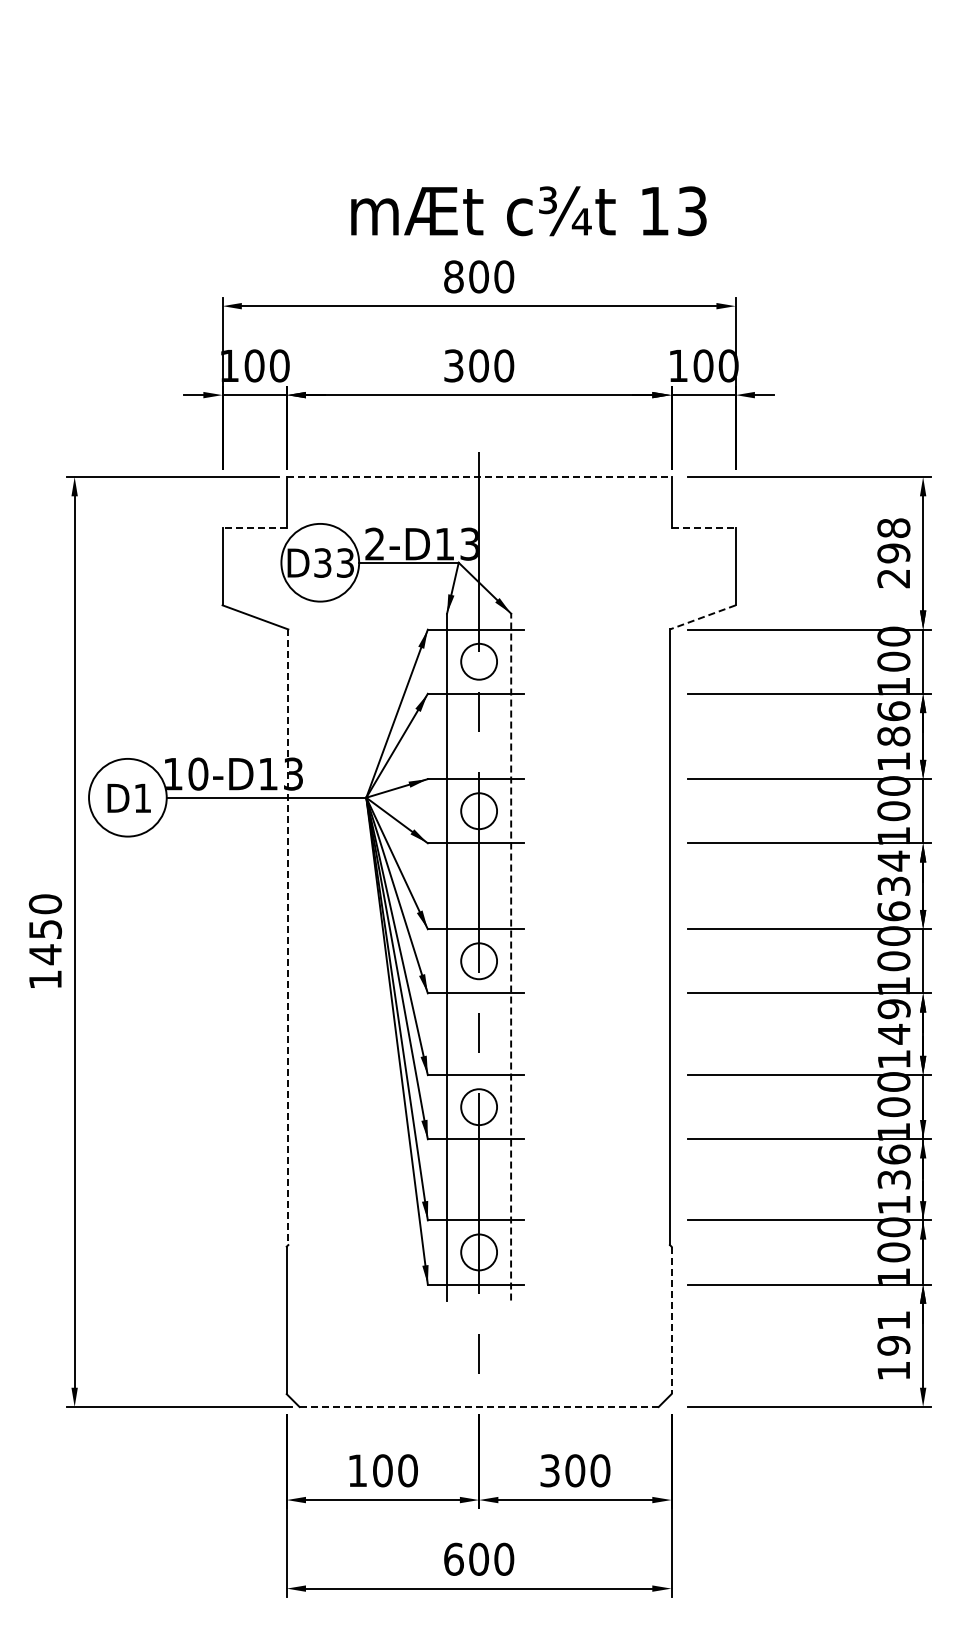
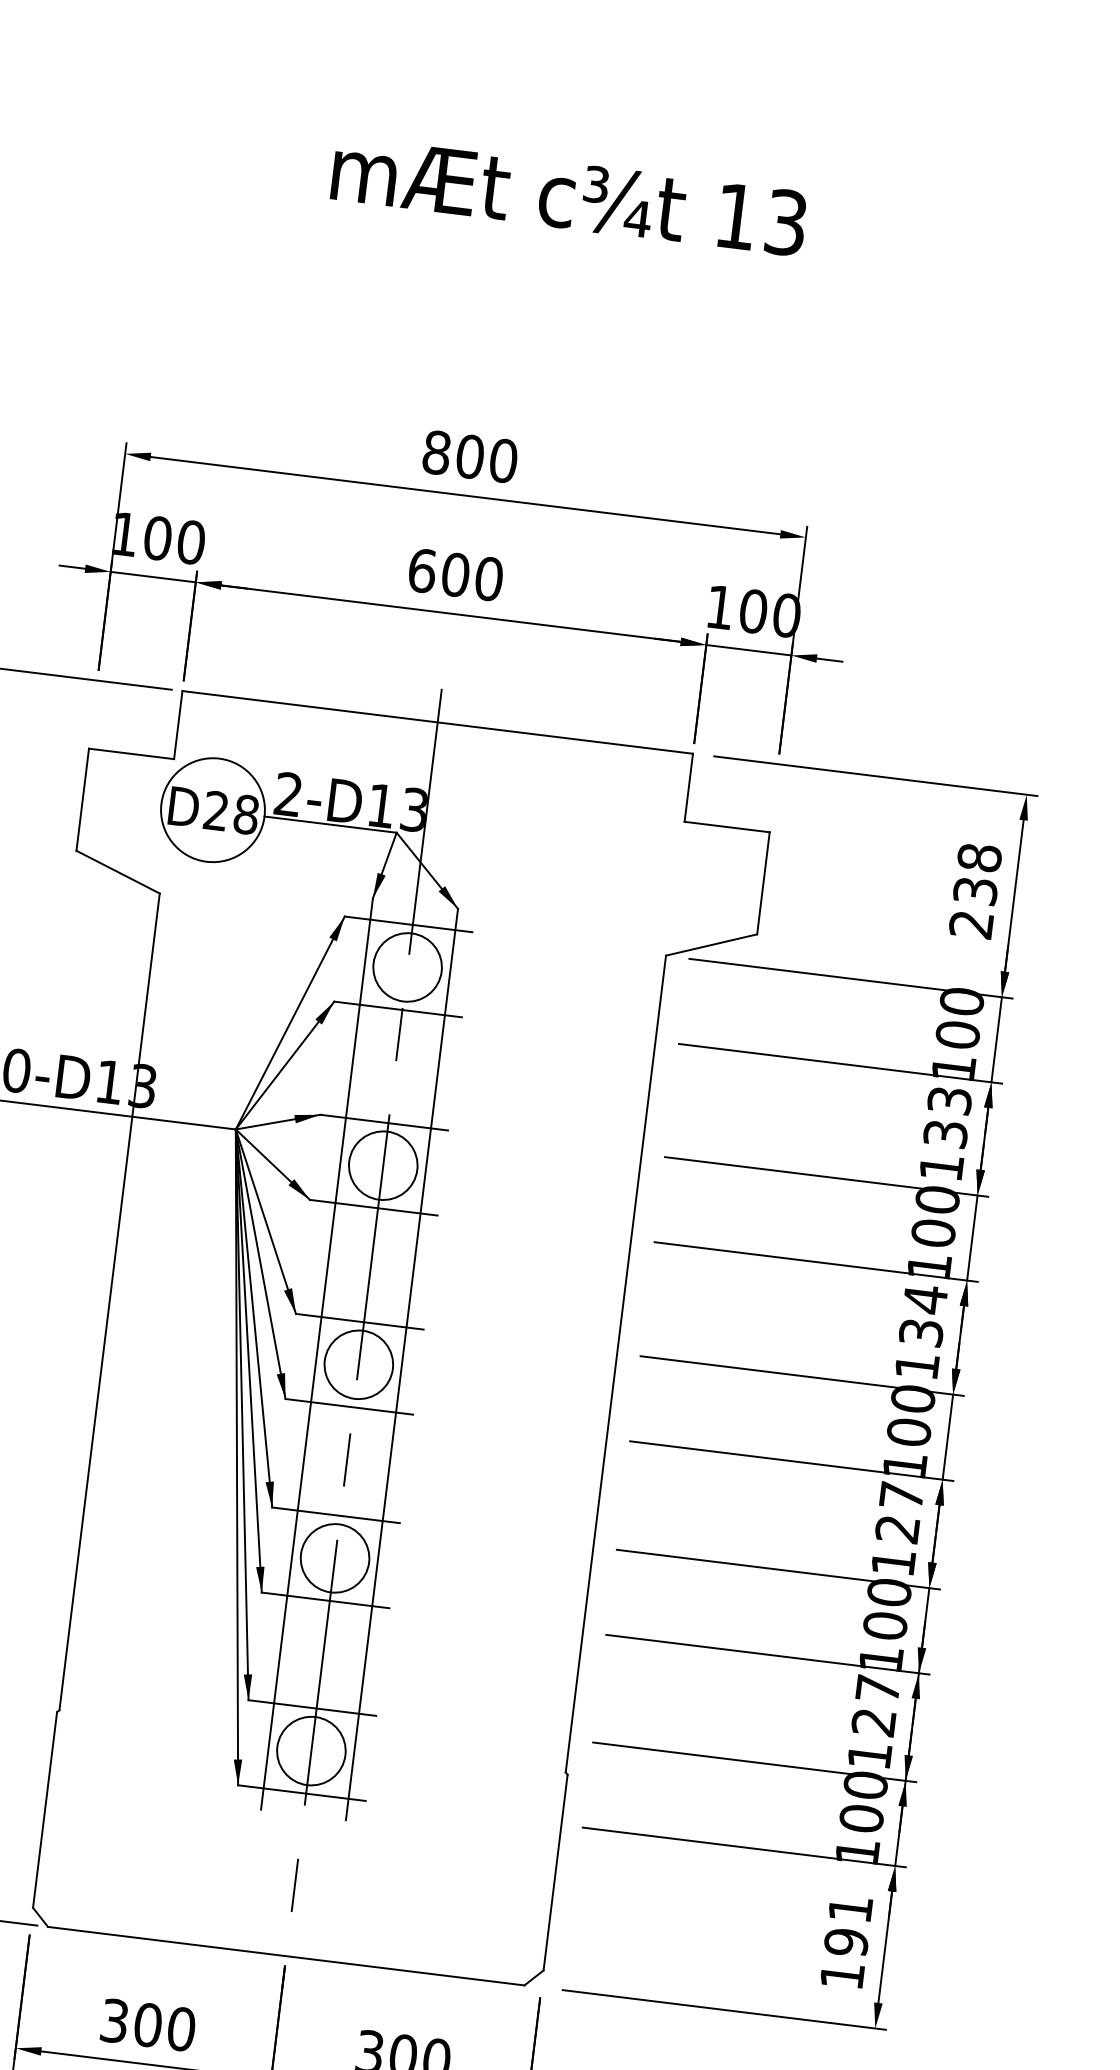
text: (528, 211) -> (568, 196), moved
text: (453, 365) -> (421, 570), 300 -> 600
line: (479, 477) -> (438, 723), dashed -> solid
line: (254, 528) -> (131, 754), dashed -> solid
line: (704, 528) -> (728, 827), dashed -> solid
text: (893, 553) -> (975, 891), 298 -> 238
text: (334, 562) -> (231, 812), D33 -> D28
line: (702, 617) -> (711, 945), dashed -> solid
circle: (478, 661) -> (406, 966), size x1.43
text: (893, 723) -> (947, 1116), 186 -> 133
circle: (478, 810) -> (382, 1164), size x1.43
text: (893, 911) -> (916, 1366), 634 -> 134
line: (288, 937) -> (109, 1302), dashed -> solid
line: (511, 956) -> (402, 1363), dashed -> solid
circle: (478, 960) -> (358, 1363), size x1.43
text: (893, 1021) -> (898, 1512), 149 -> 127
circle: (478, 1106) -> (334, 1557), size x1.43
text: (893, 1166) -> (875, 1704), 136 -> 127
circle: (478, 1252) -> (310, 1751), size x1.43
line: (671, 1320) -> (555, 1872), dashed -> solid
line: (479, 1407) -> (286, 1956), dashed -> solid
text: (357, 1470) -> (114, 2020), 100 -> 300

